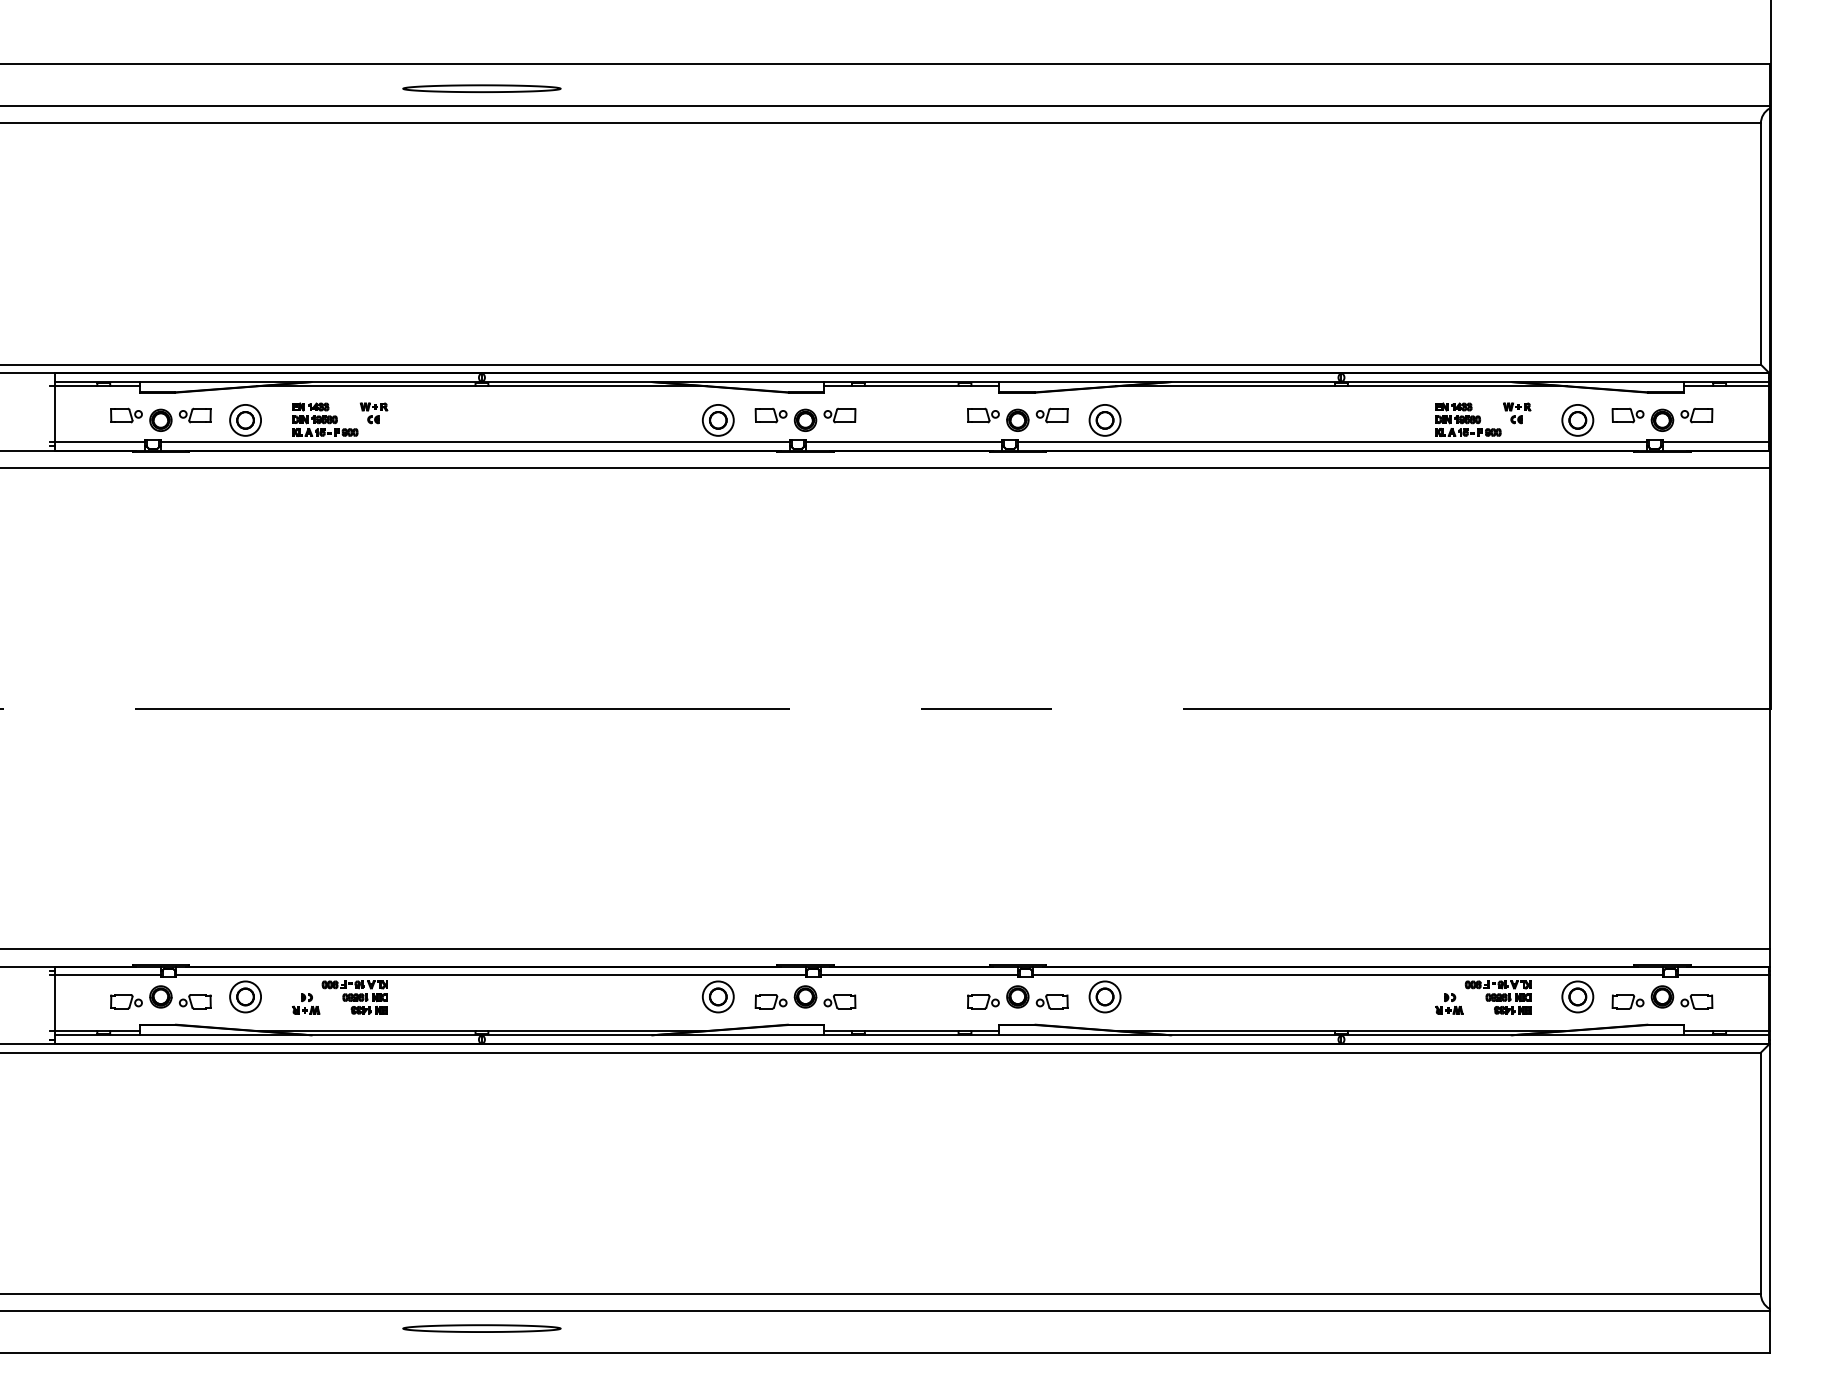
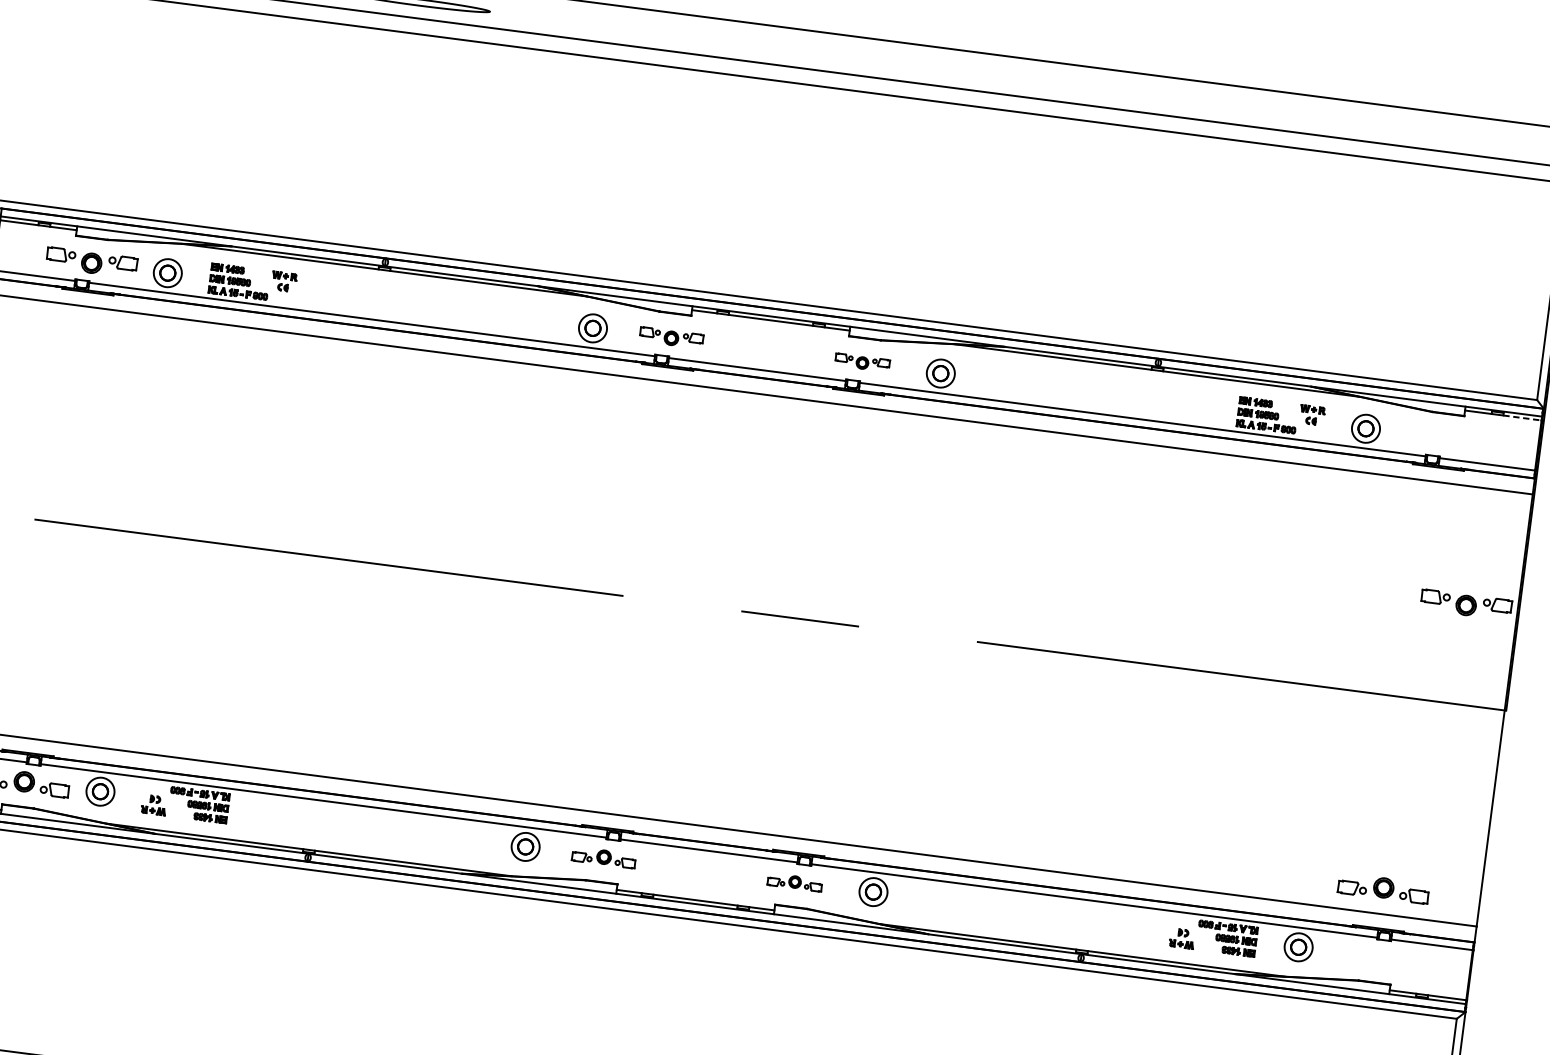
line: (1747, 386) -> (1522, 418), solid -> dashed
part: (805, 419) -> (671, 337), size x0.7
part: (1017, 419) -> (862, 362), size x0.6
part: (1662, 419) -> (1466, 604), moved
part: (805, 997) -> (604, 857), size x0.7
part: (1017, 997) -> (794, 882), size x0.6
part: (1662, 997) -> (1383, 888), moved

